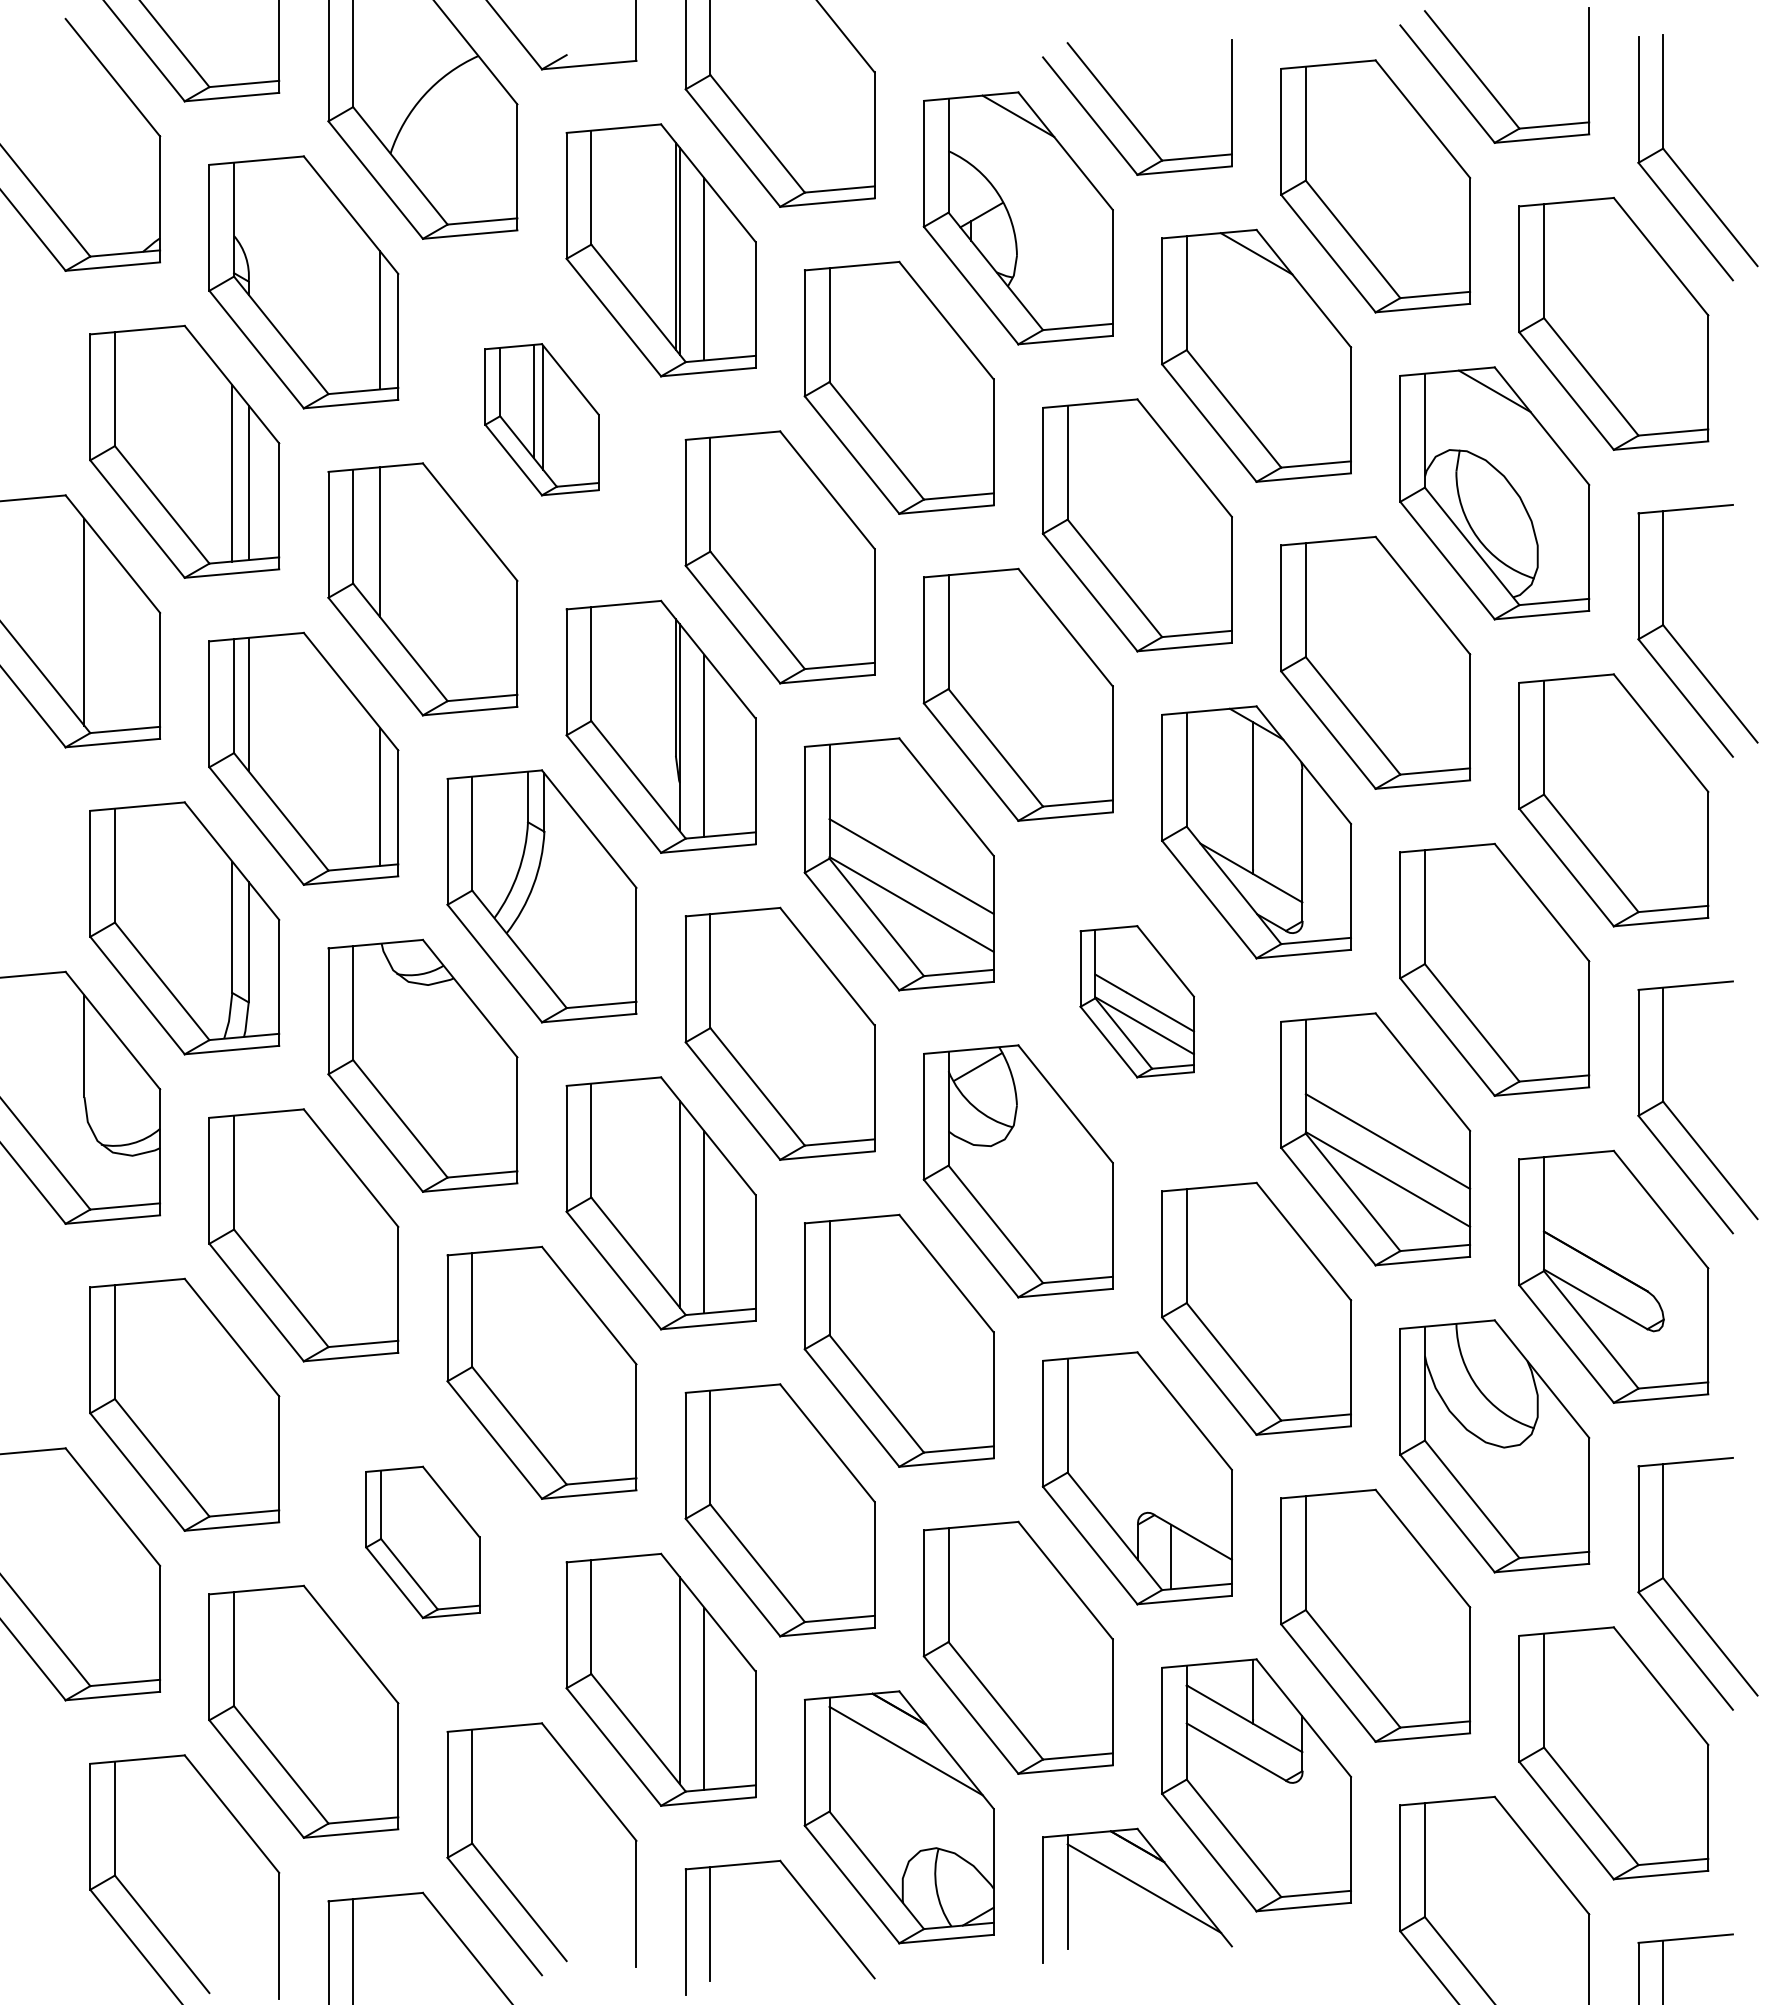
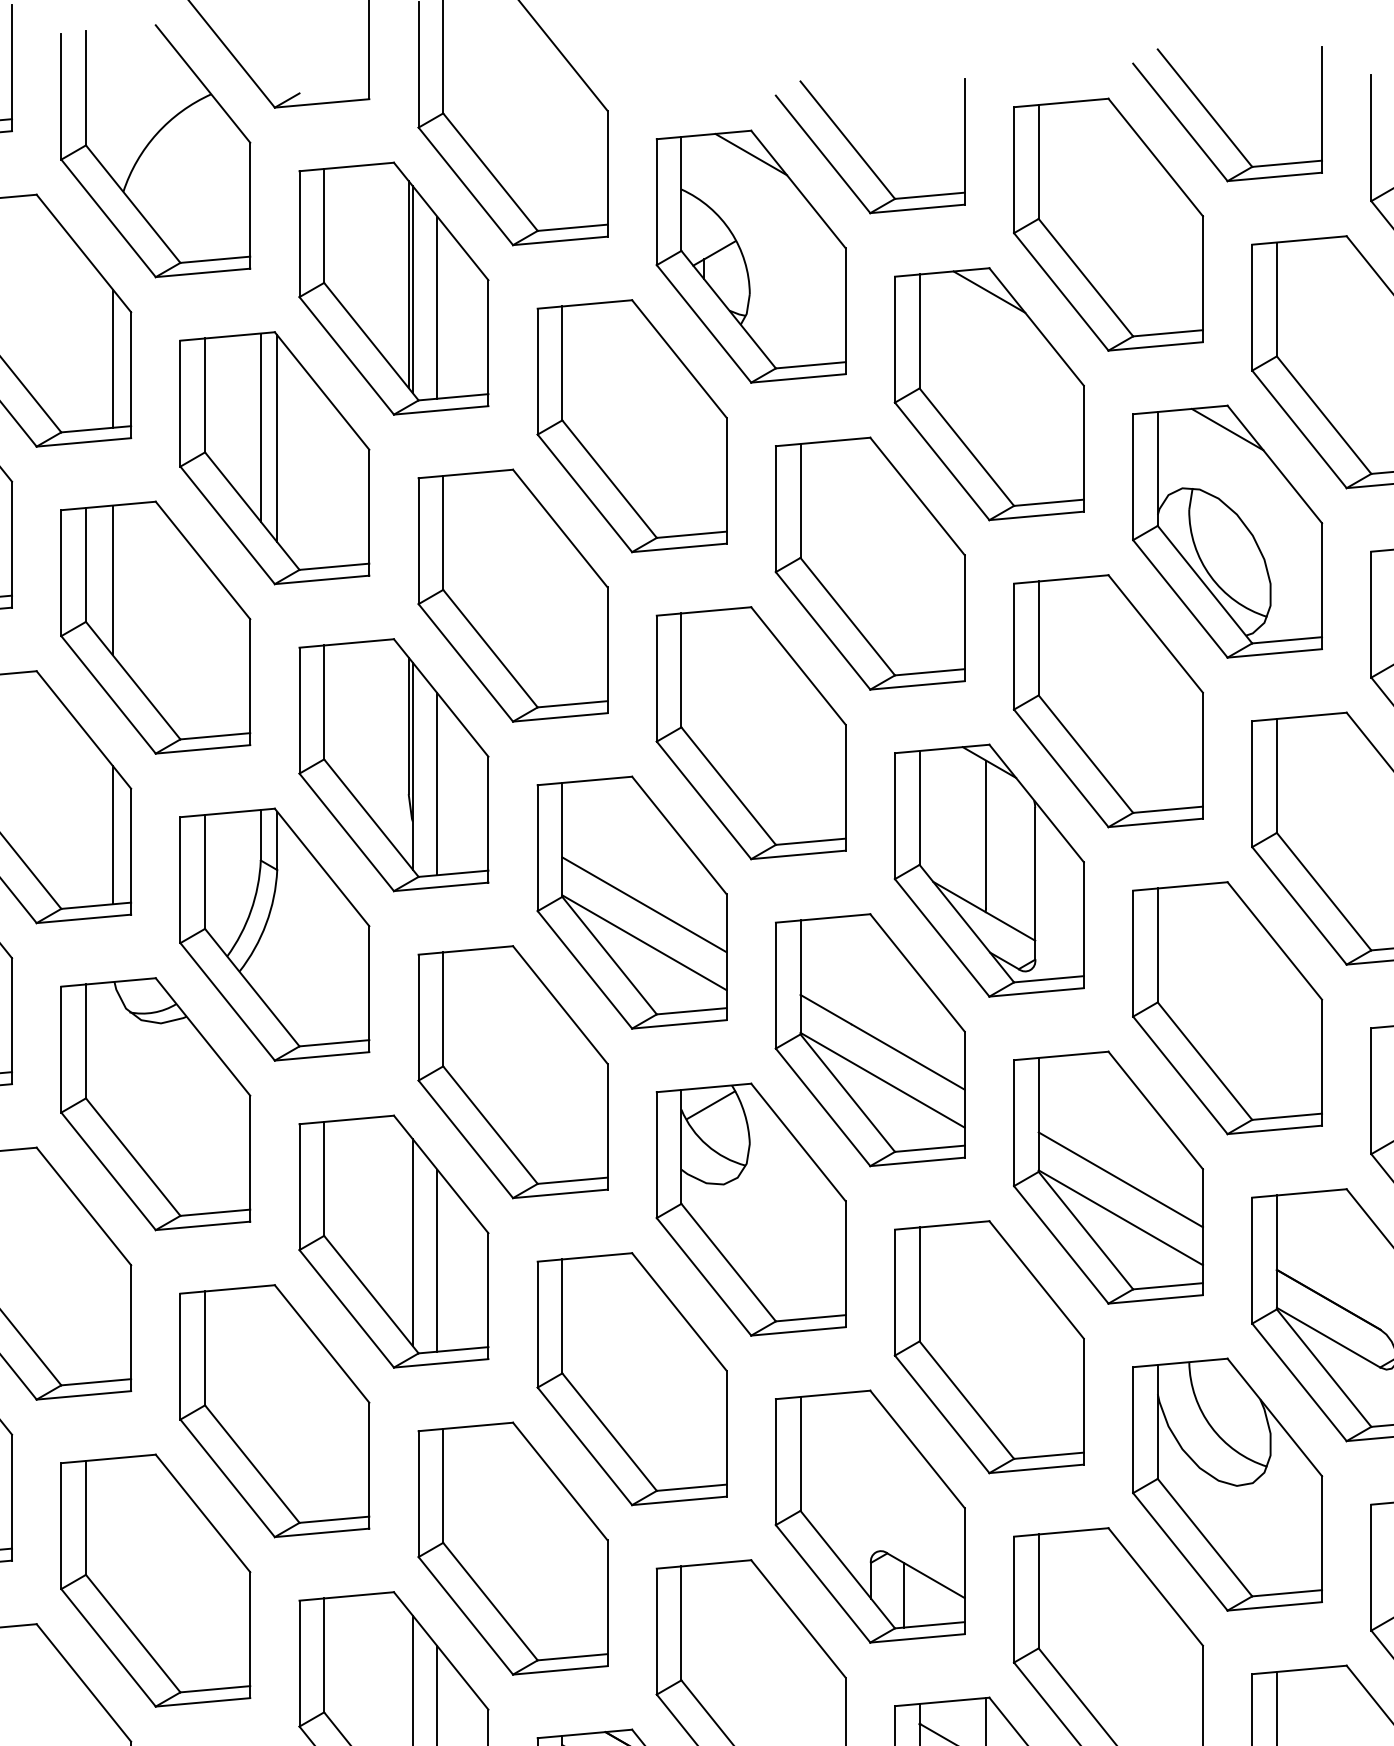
part: (541, 419) -> (274, 457), size x1.67
part: (1136, 1001) -> (869, 1039), size x1.67
part: (422, 1542) -> (155, 1580), size x1.67

